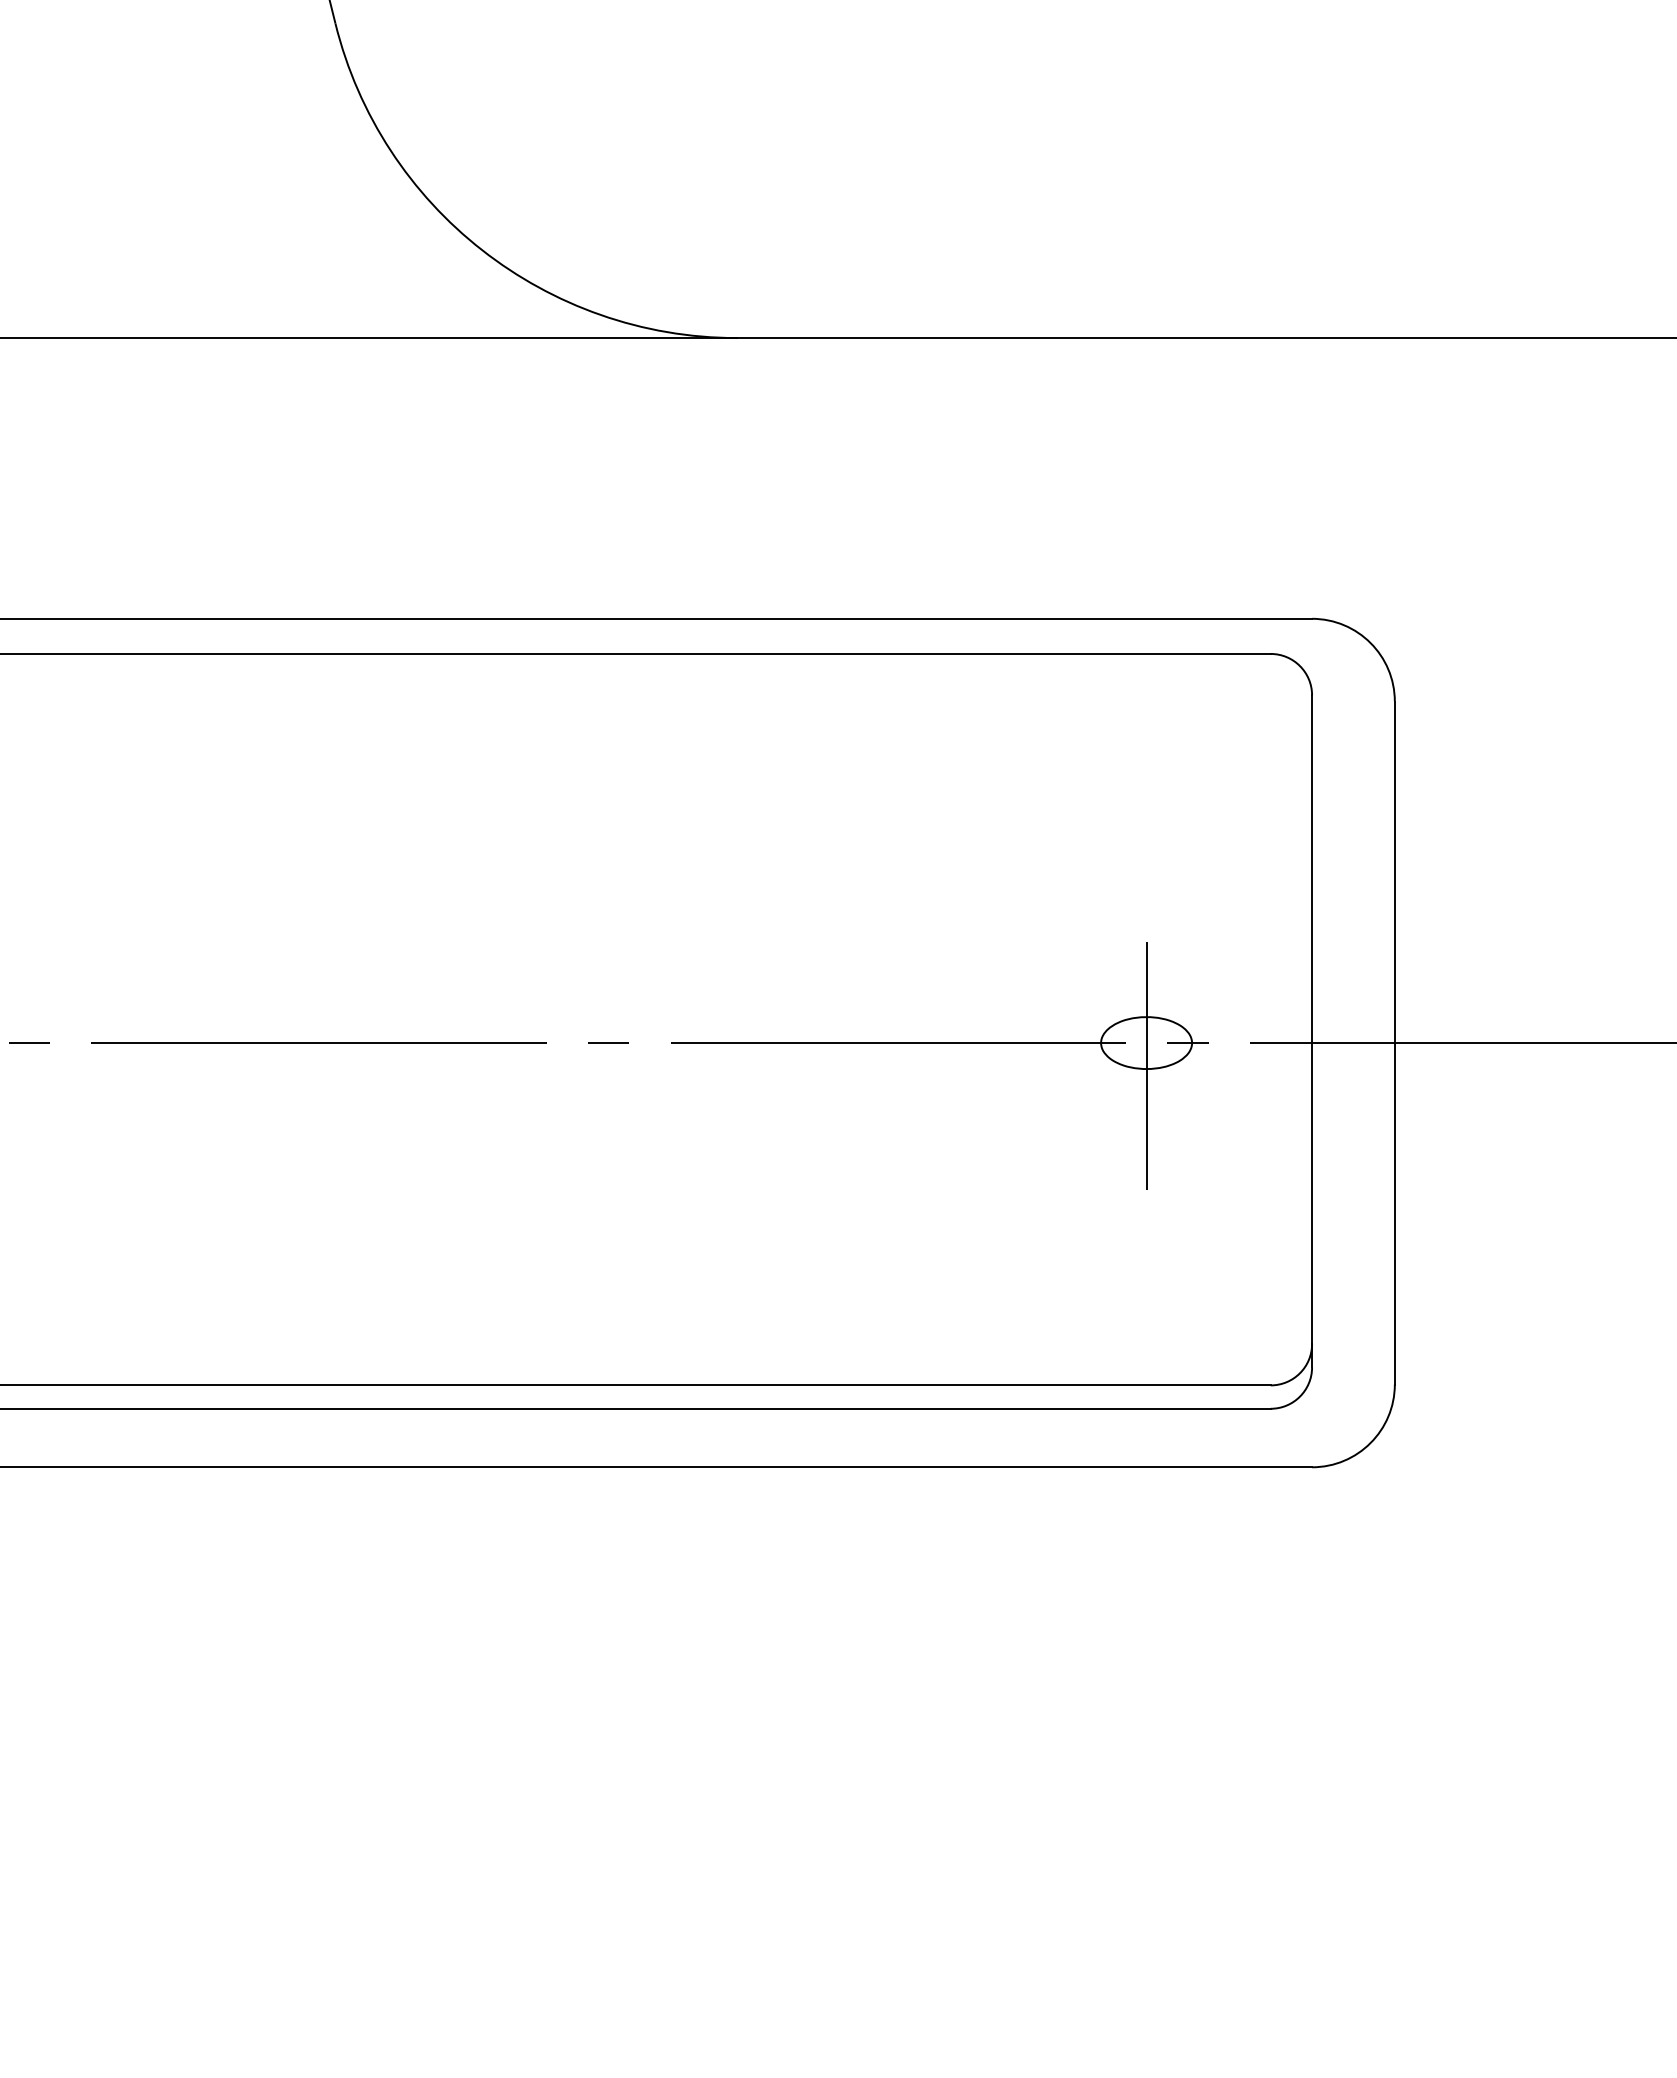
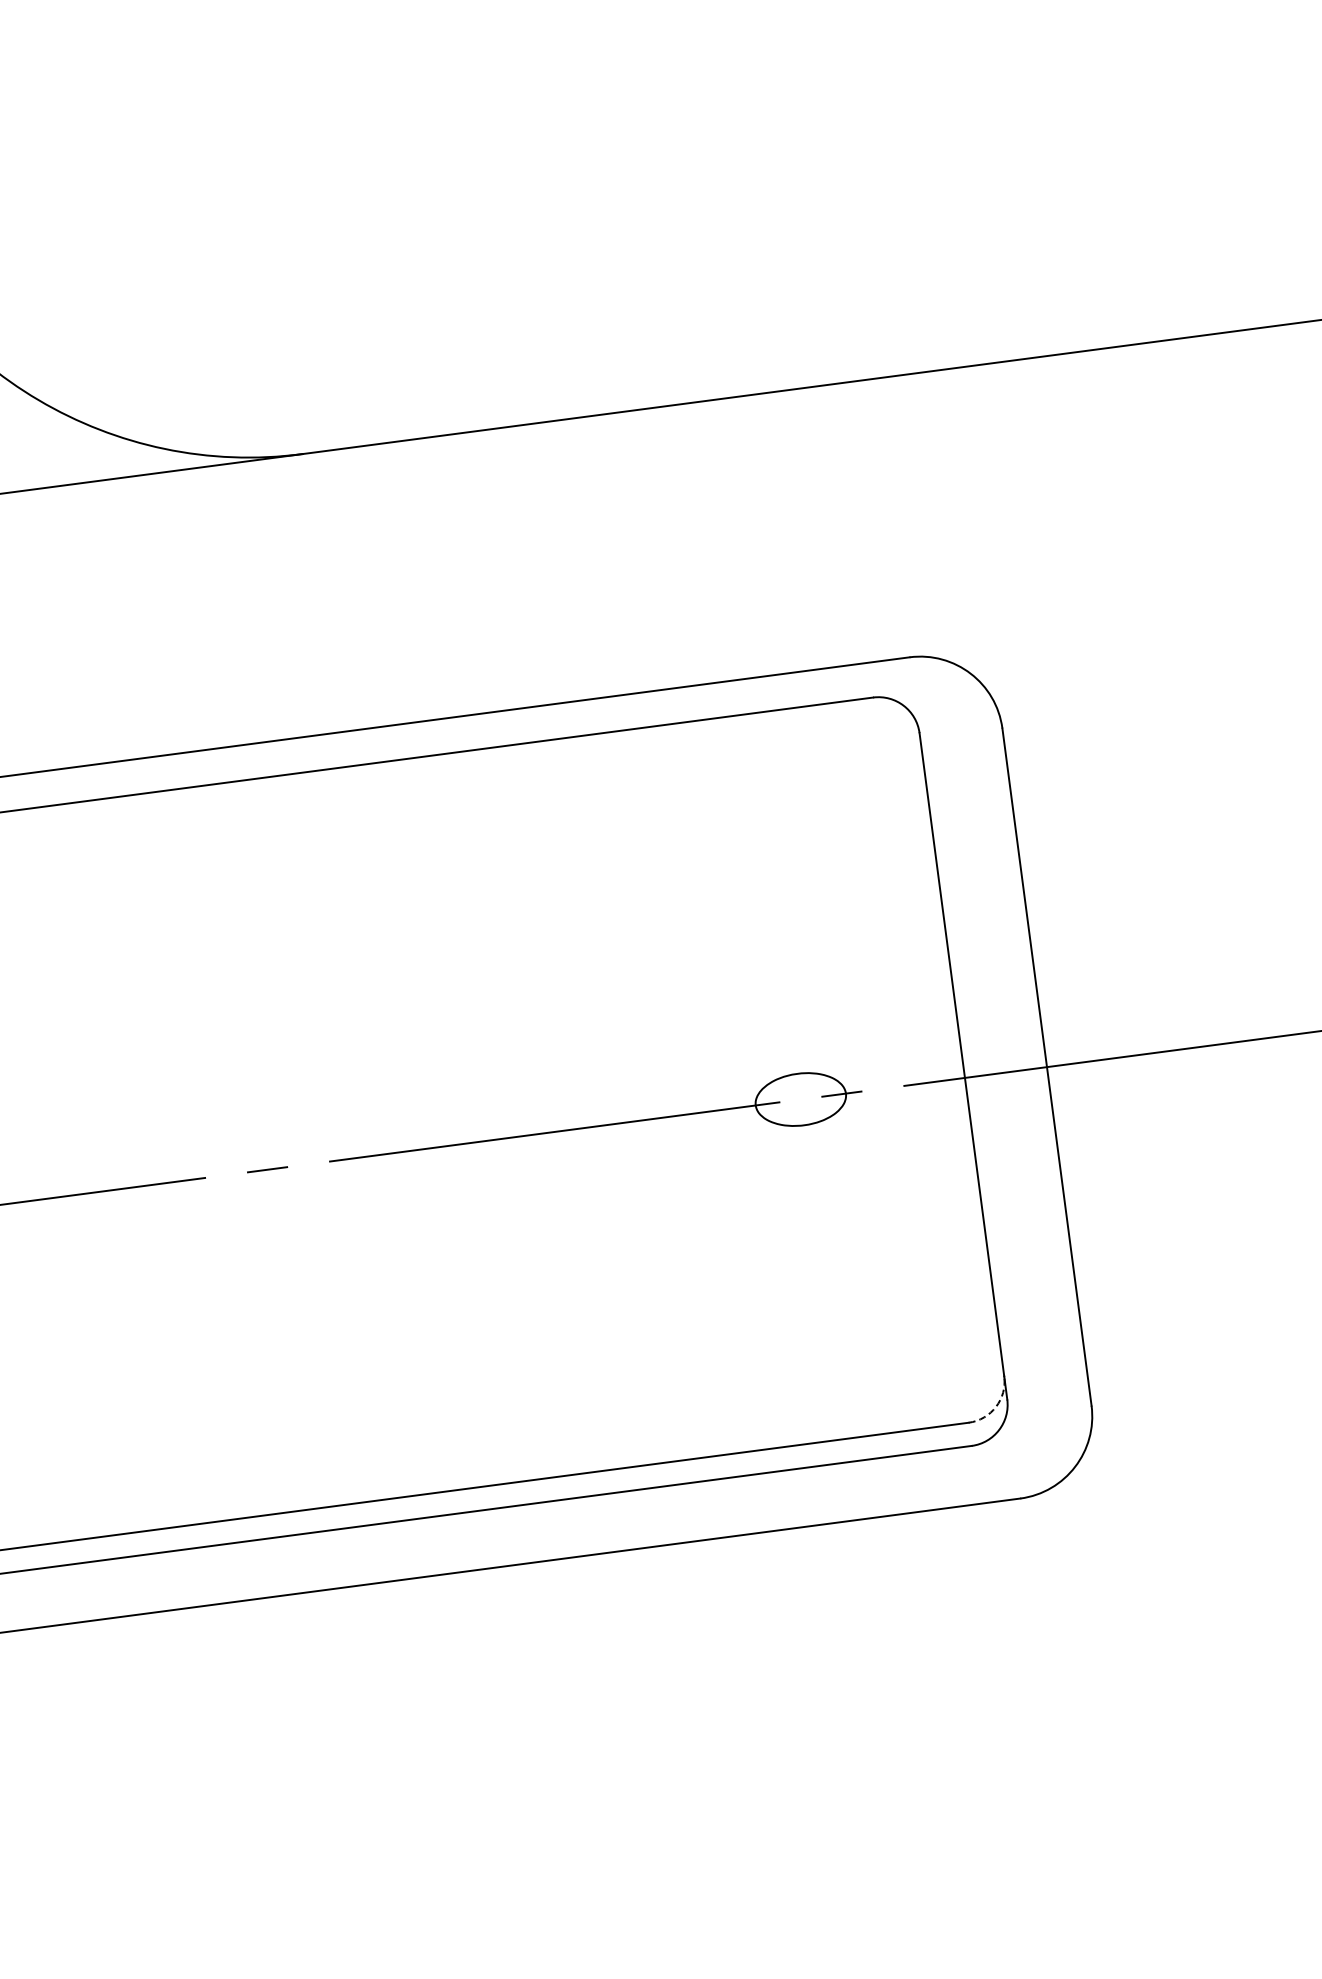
line: (1146, 1065) -> (803, 1121), removed
arc: (1299, 1373) -> (995, 1407), solid -> dashed

